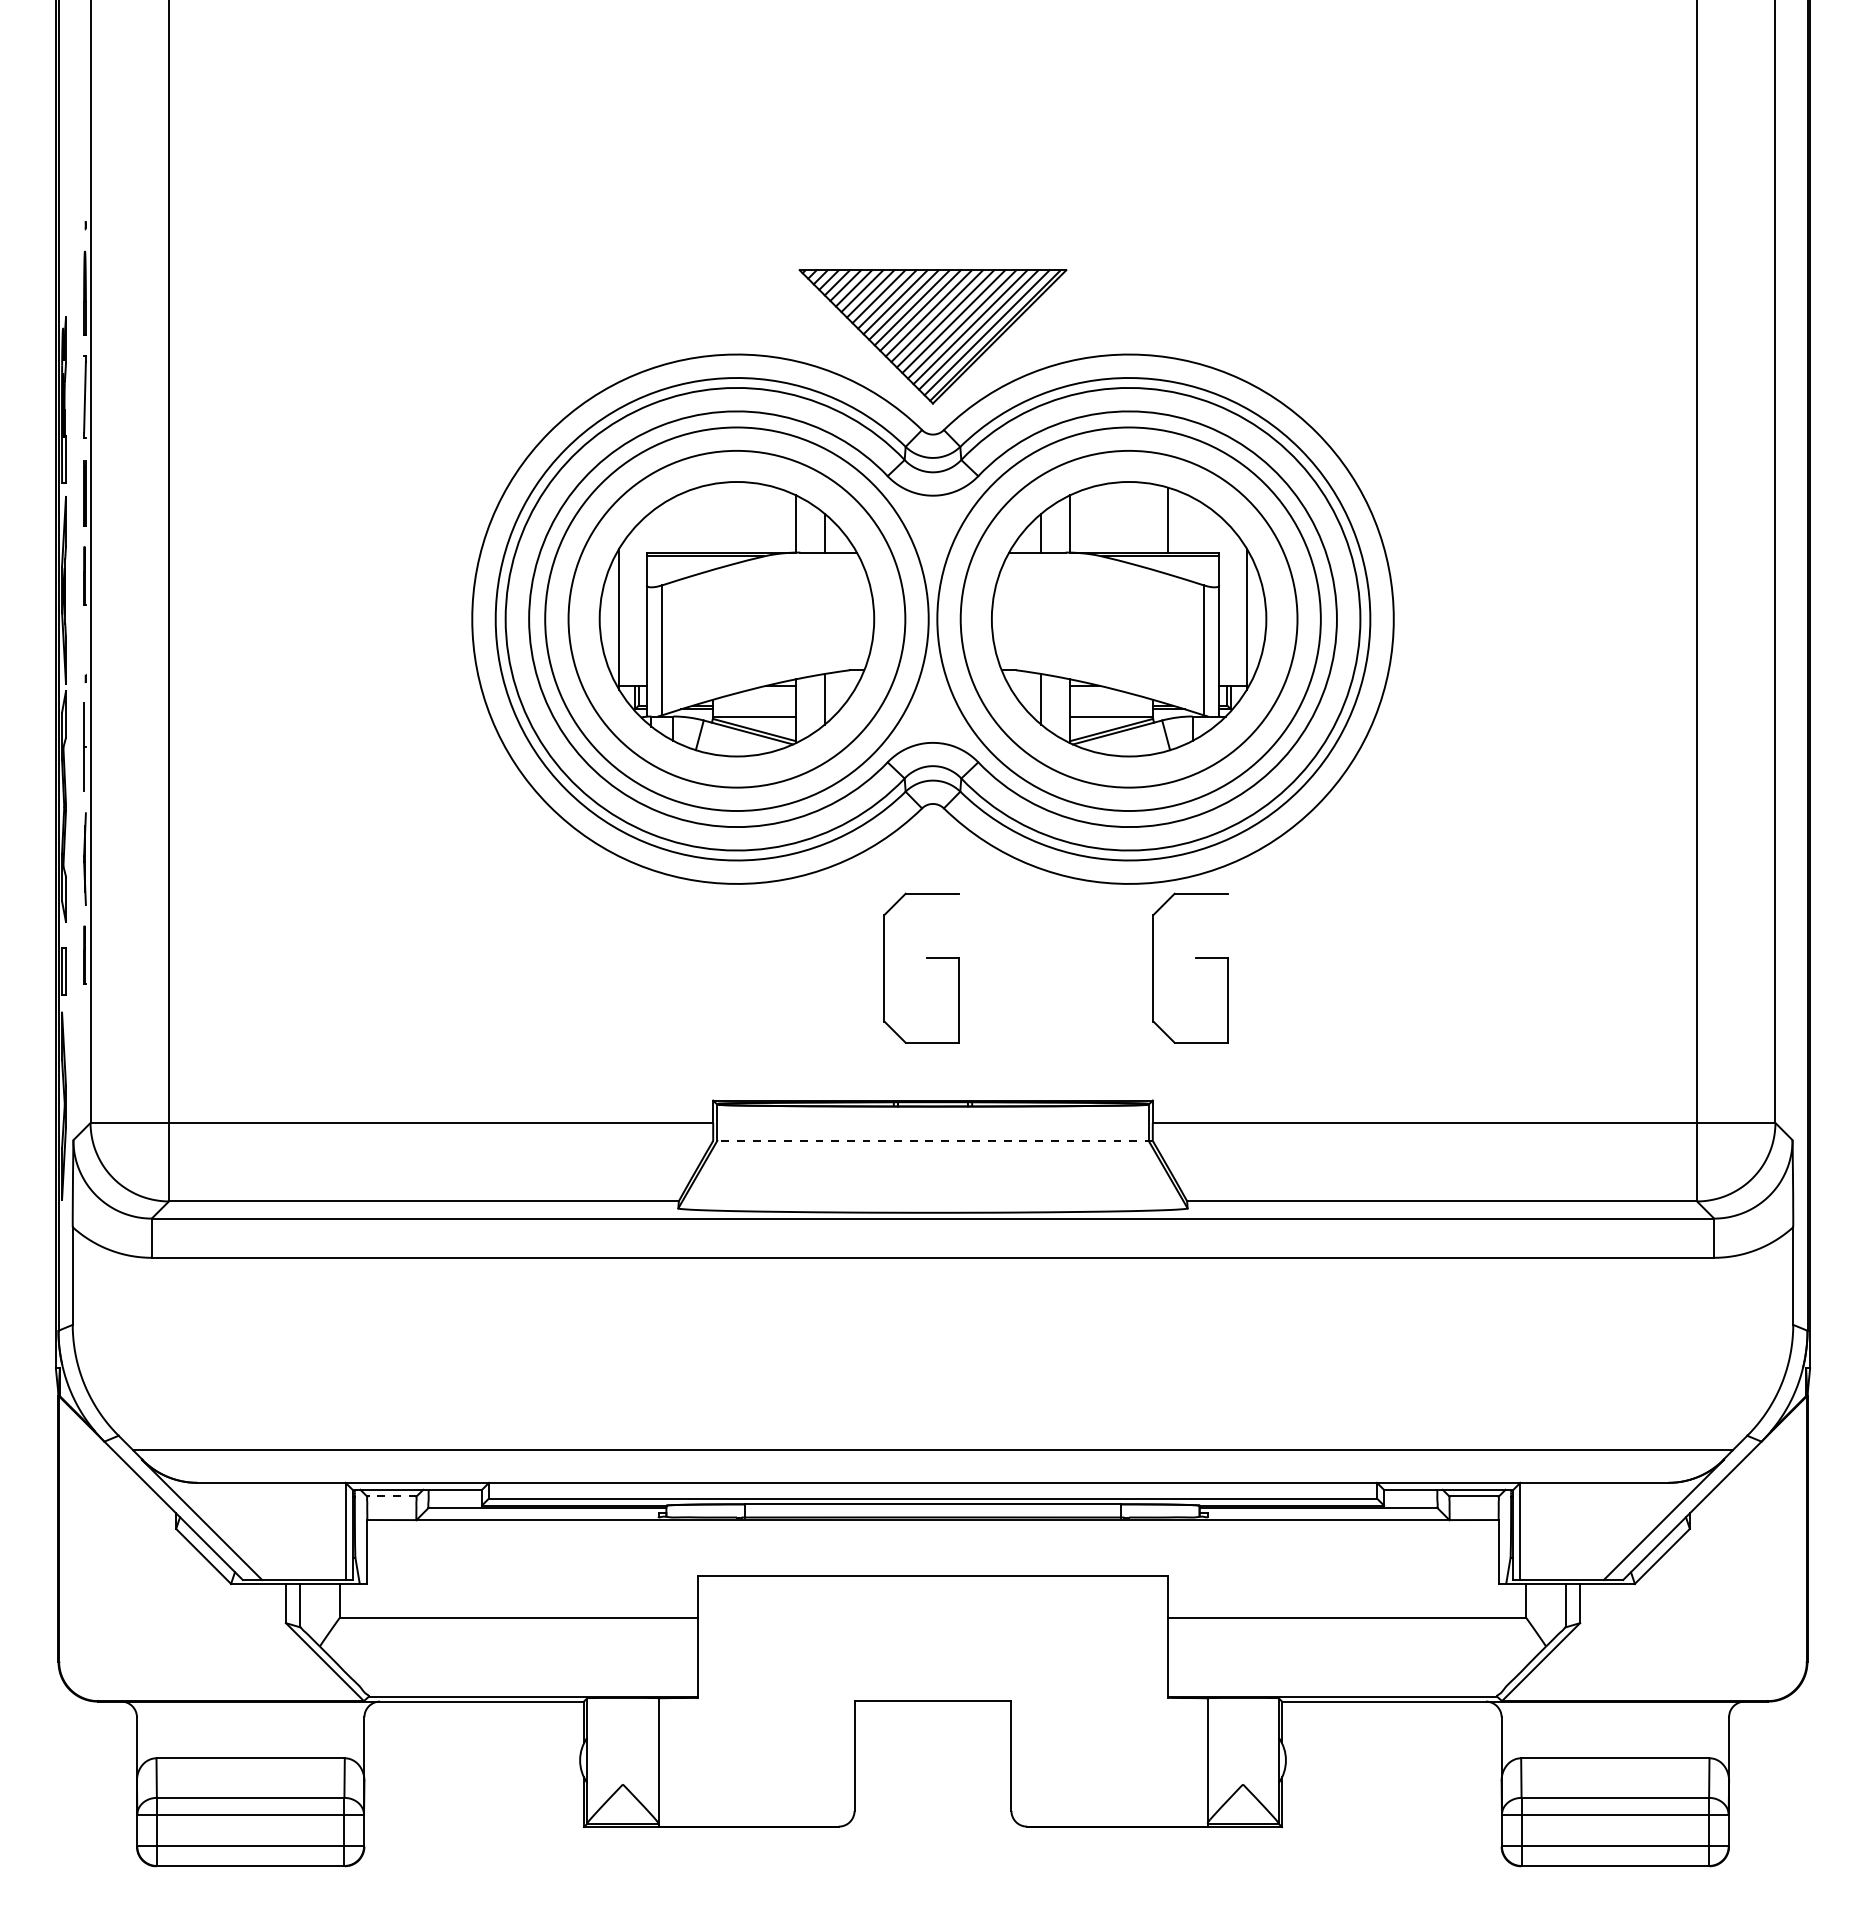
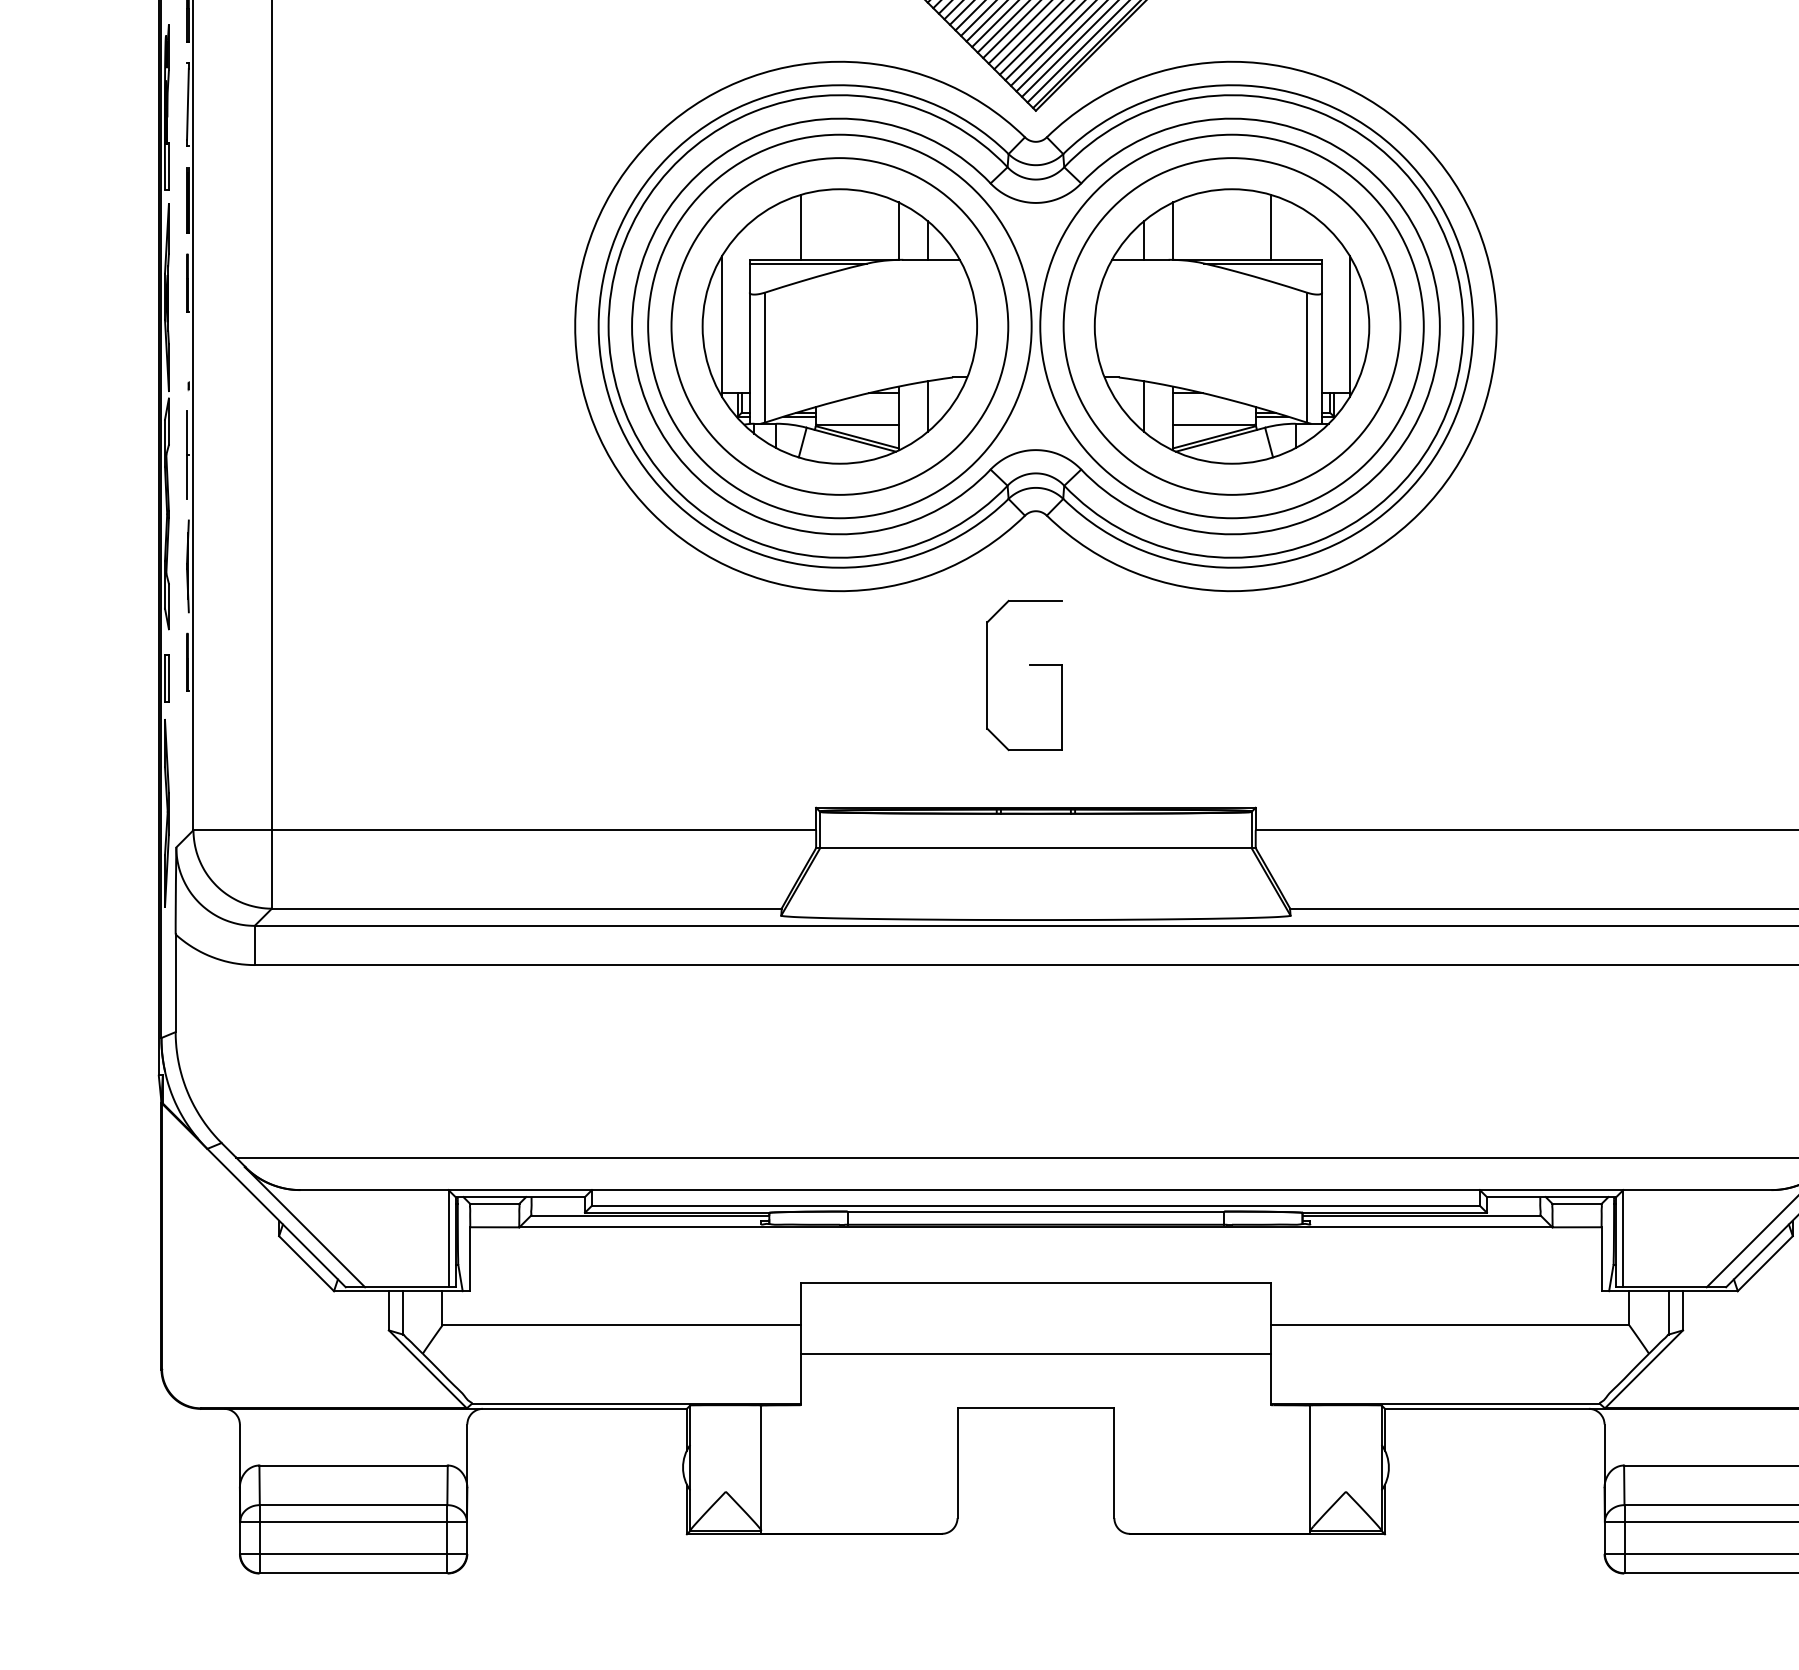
line: (697, 519) -> (800, 226), added
part: (1195, 958) -> (1298, 665), removed
line: (932, 1140) -> (1035, 847), dashed -> solid
line: (391, 1496) -> (494, 1203), dashed -> solid
line: (932, 1646) -> (1035, 1353), added

